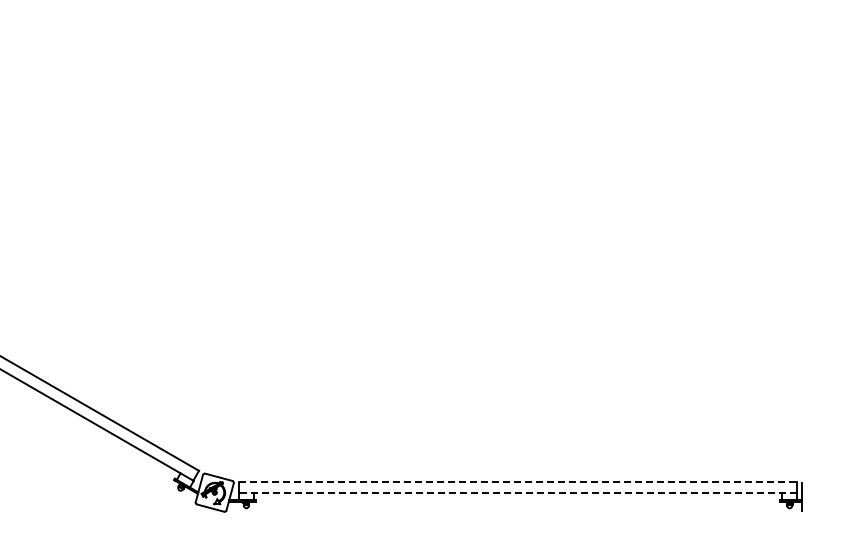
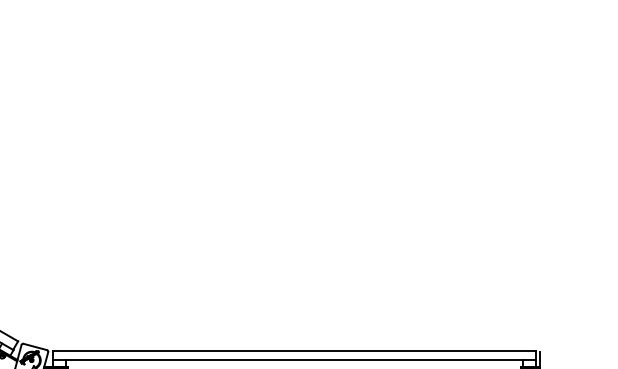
line: (518, 481) -> (294, 350), dashed -> solid
line: (518, 492) -> (294, 360), dashed -> solid

